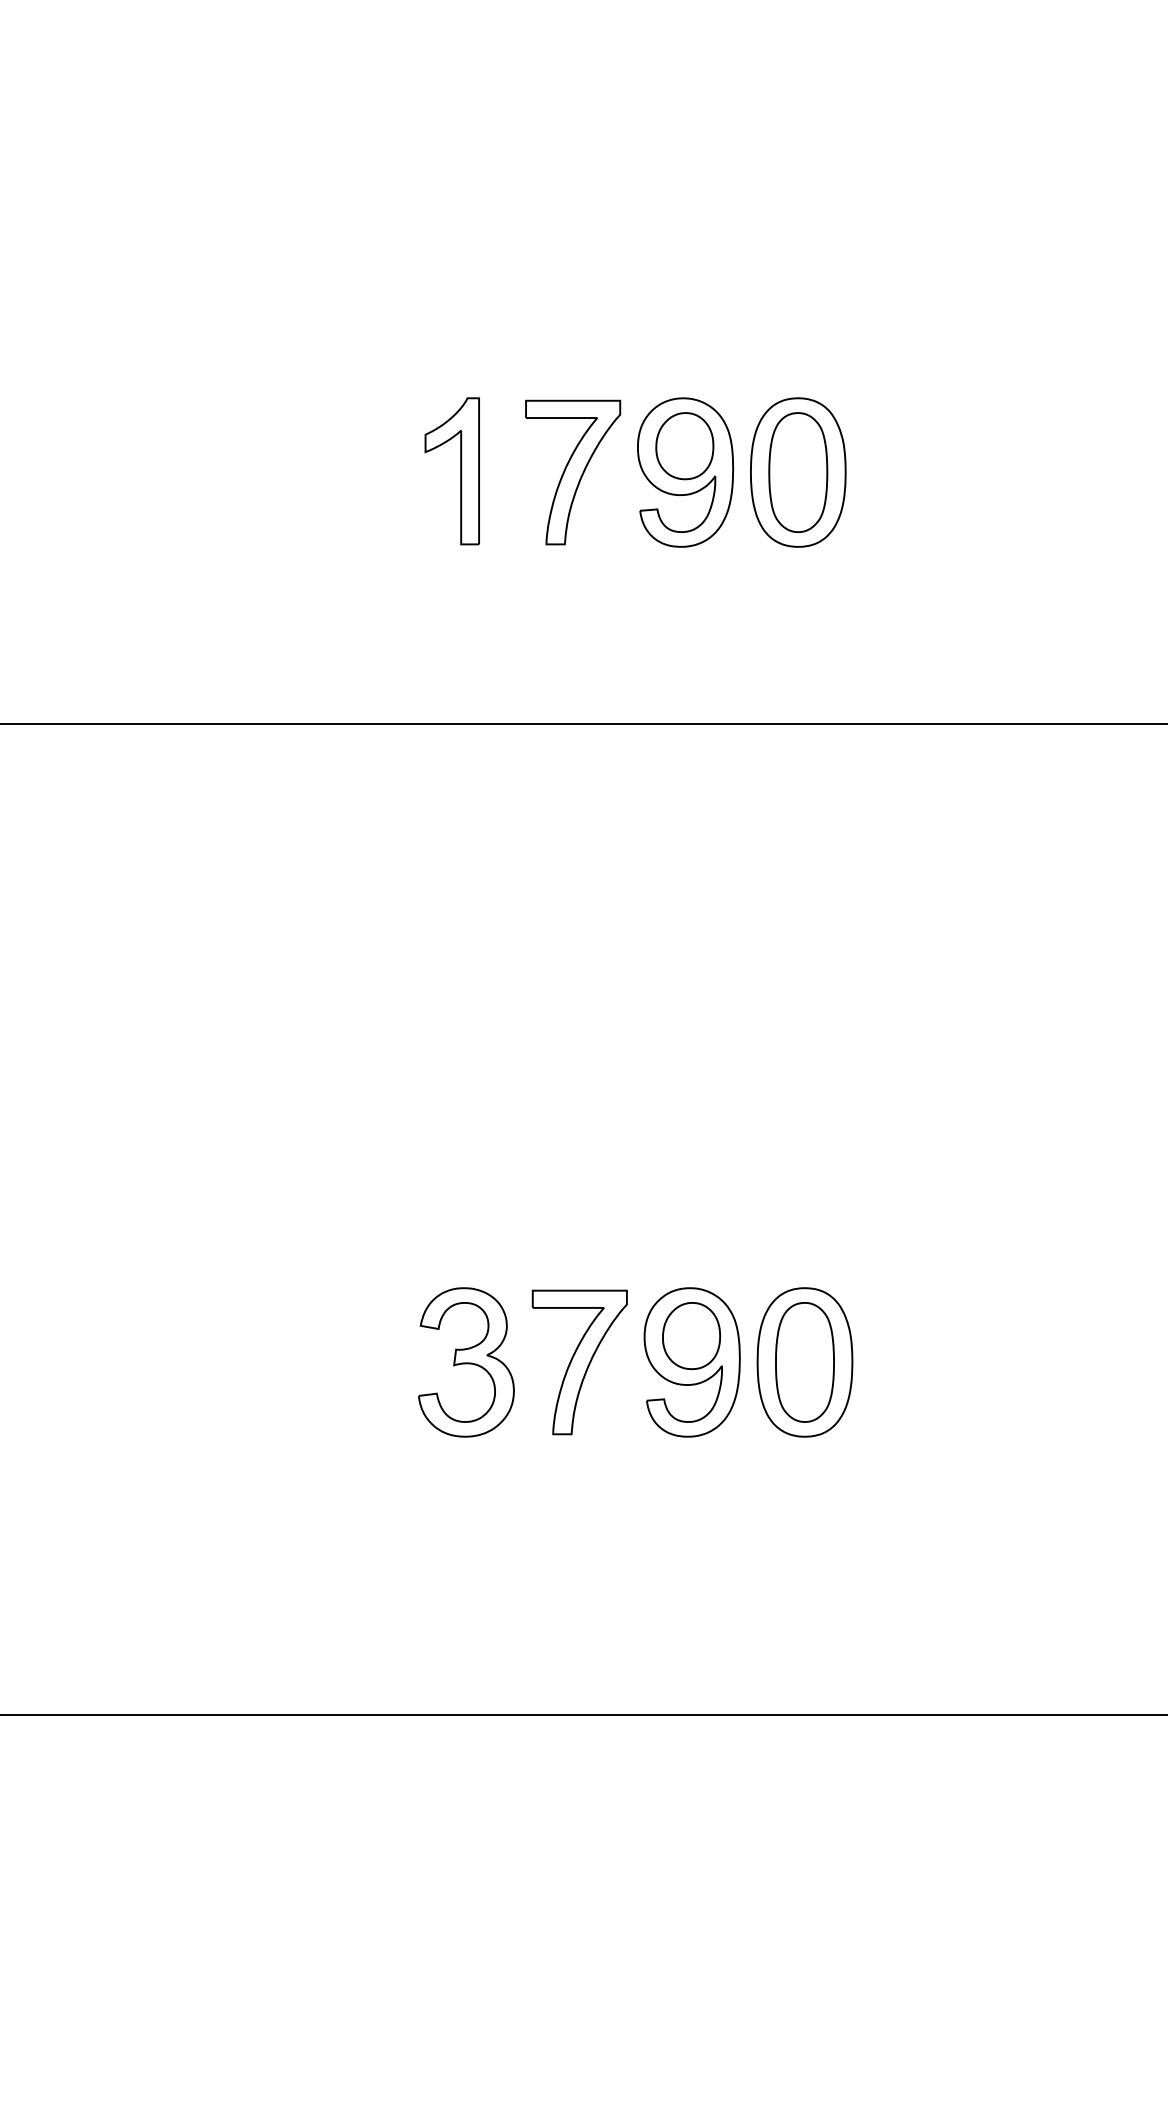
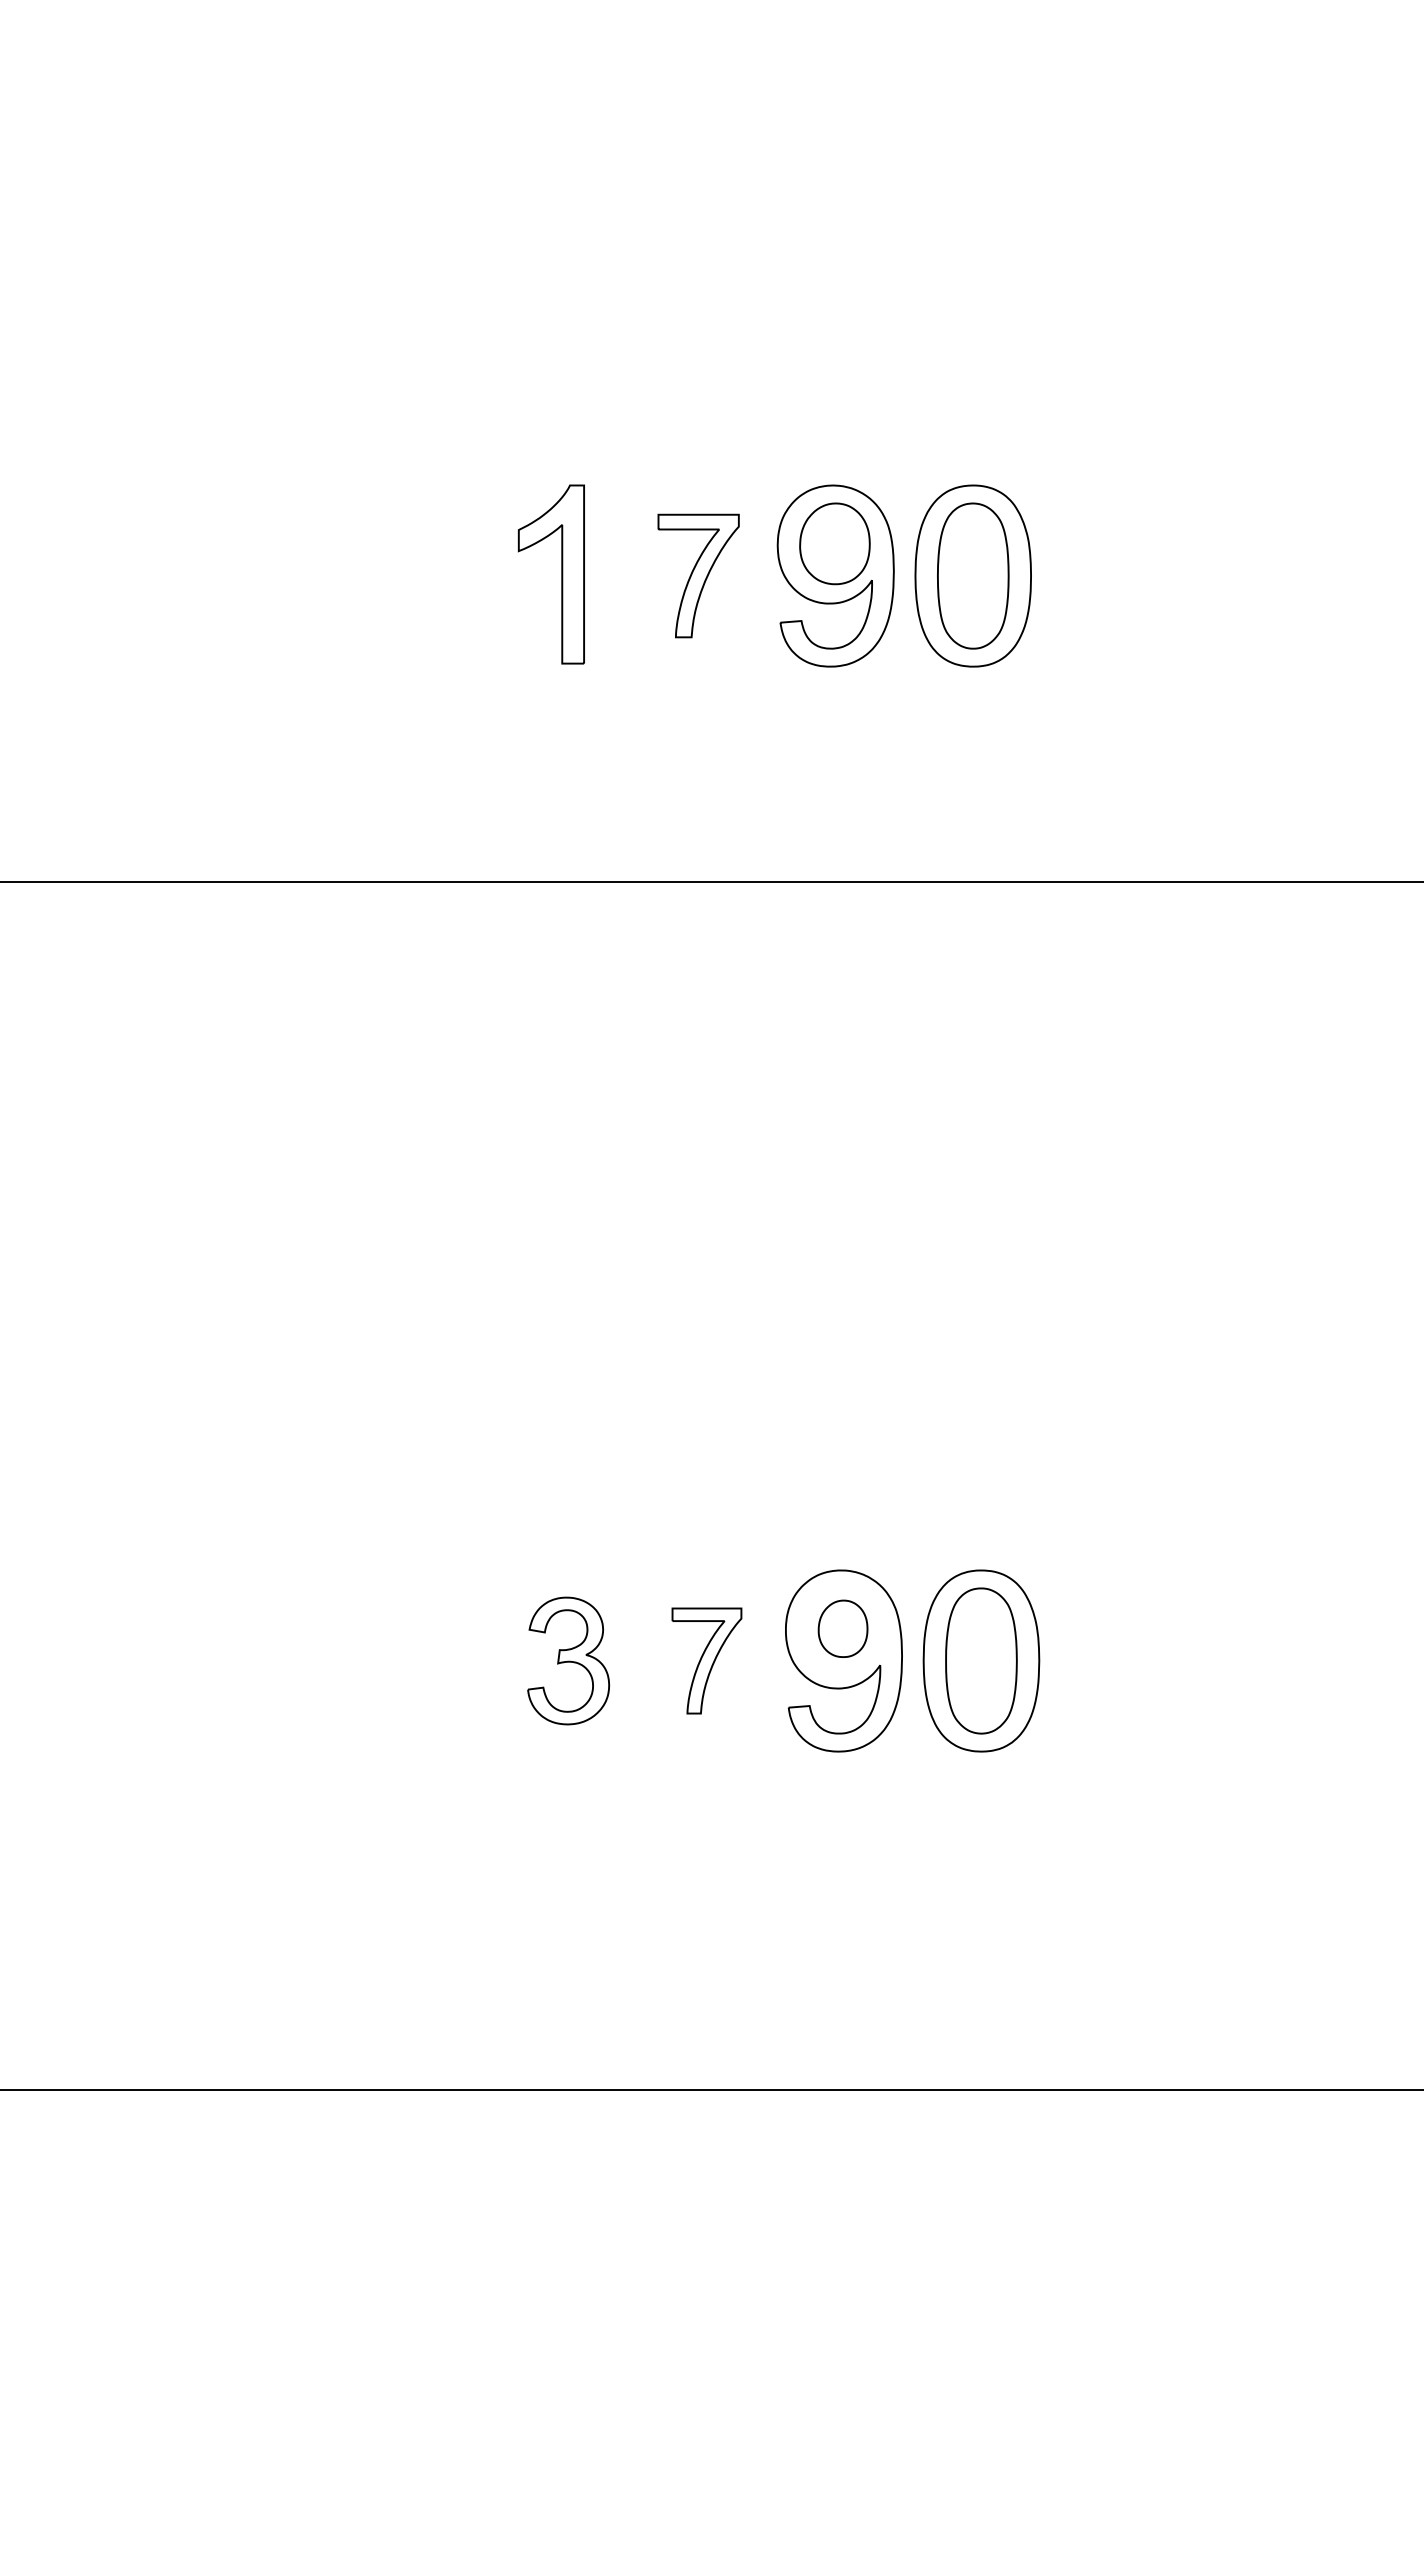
part: (572, 472) -> (698, 575), size x0.7
part: (691, 1335) -> (842, 1628), size x0.7
part: (466, 1362) -> (568, 1660), size x0.7
part: (579, 1362) -> (706, 1660), size x0.6

